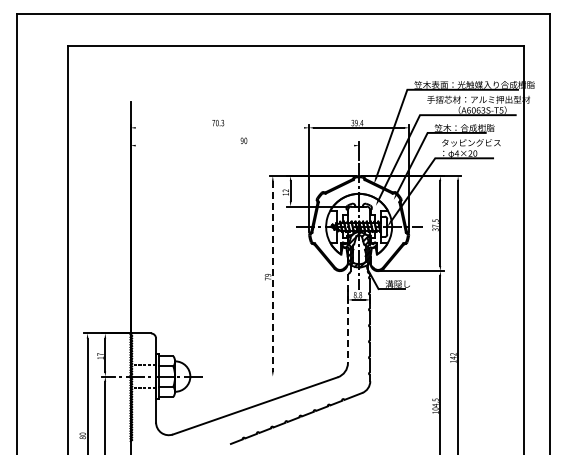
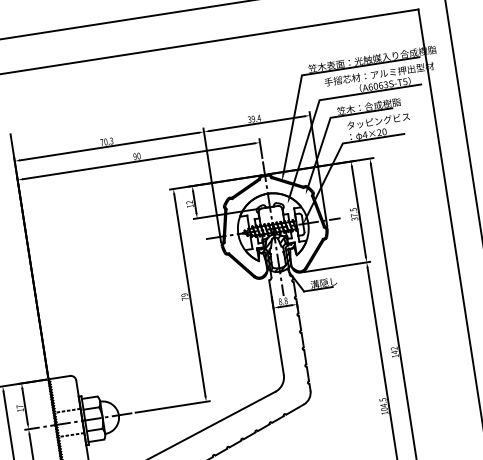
line: (219, 127) -> (108, 146), added
line: (244, 145) -> (138, 161), added
line: (272, 276) -> (189, 295), dashed -> solid
line: (347, 318) -> (276, 327), dashed -> solid
line: (241, 376) -> (173, 406), added

